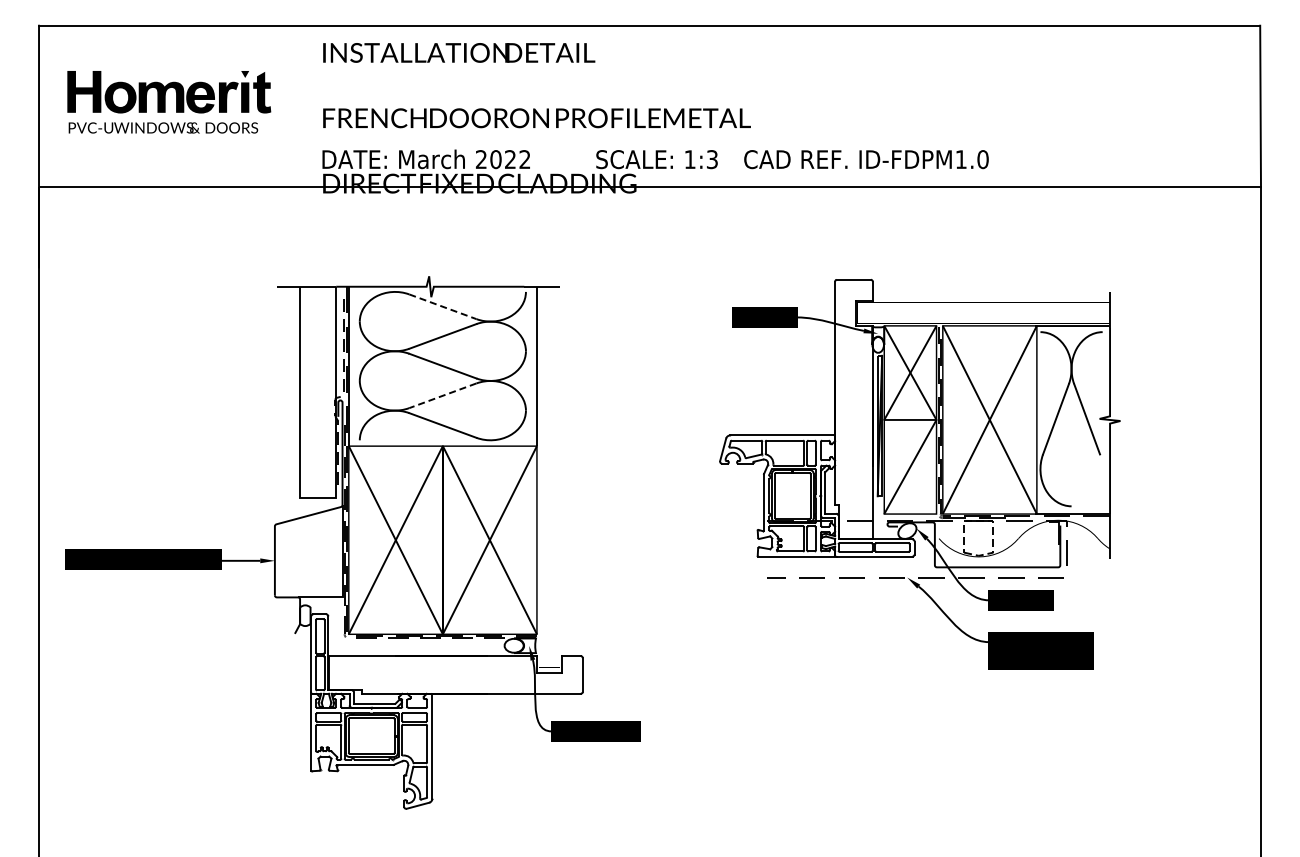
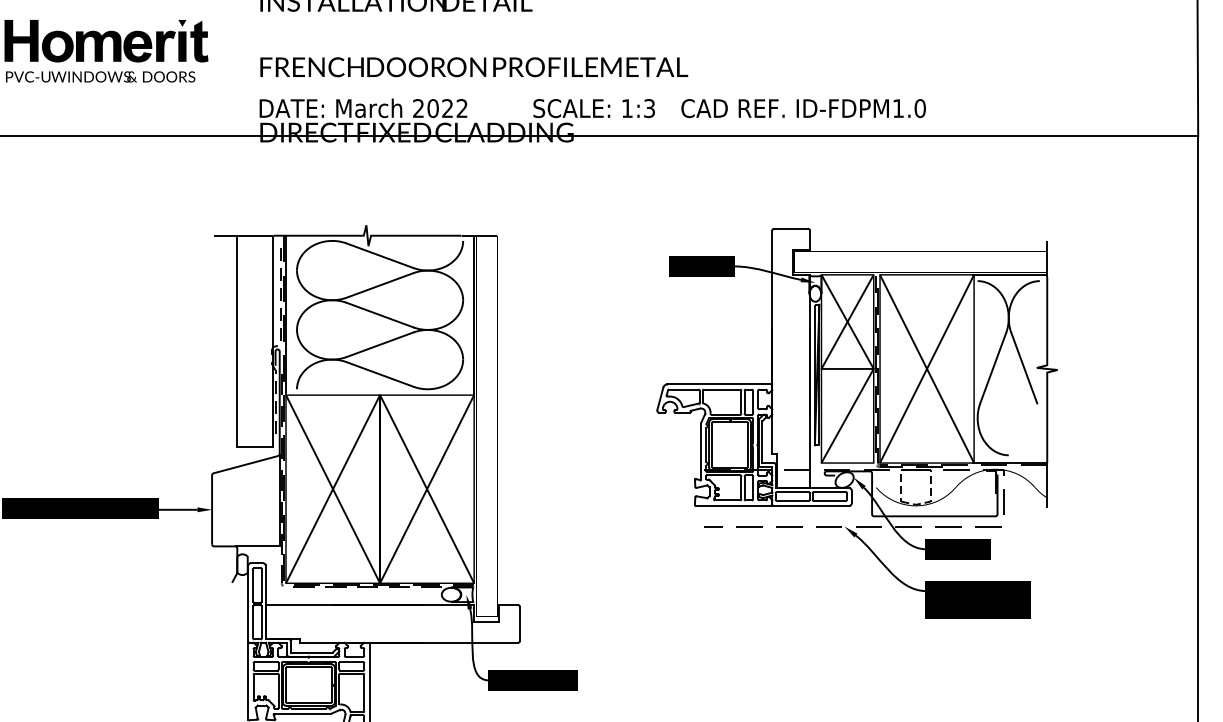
line: (442, 306) -> (379, 255), dashed -> solid
line: (442, 395) -> (379, 344), dashed -> solid

